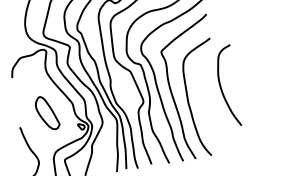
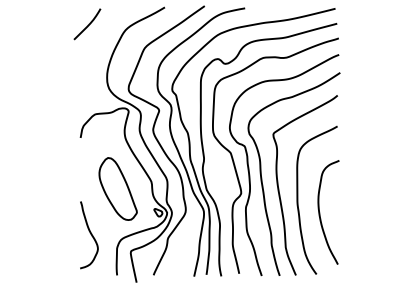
curve: (221, 87) -> (320, 212), moved
part: (46, 112) -> (117, 188), size x1.43

